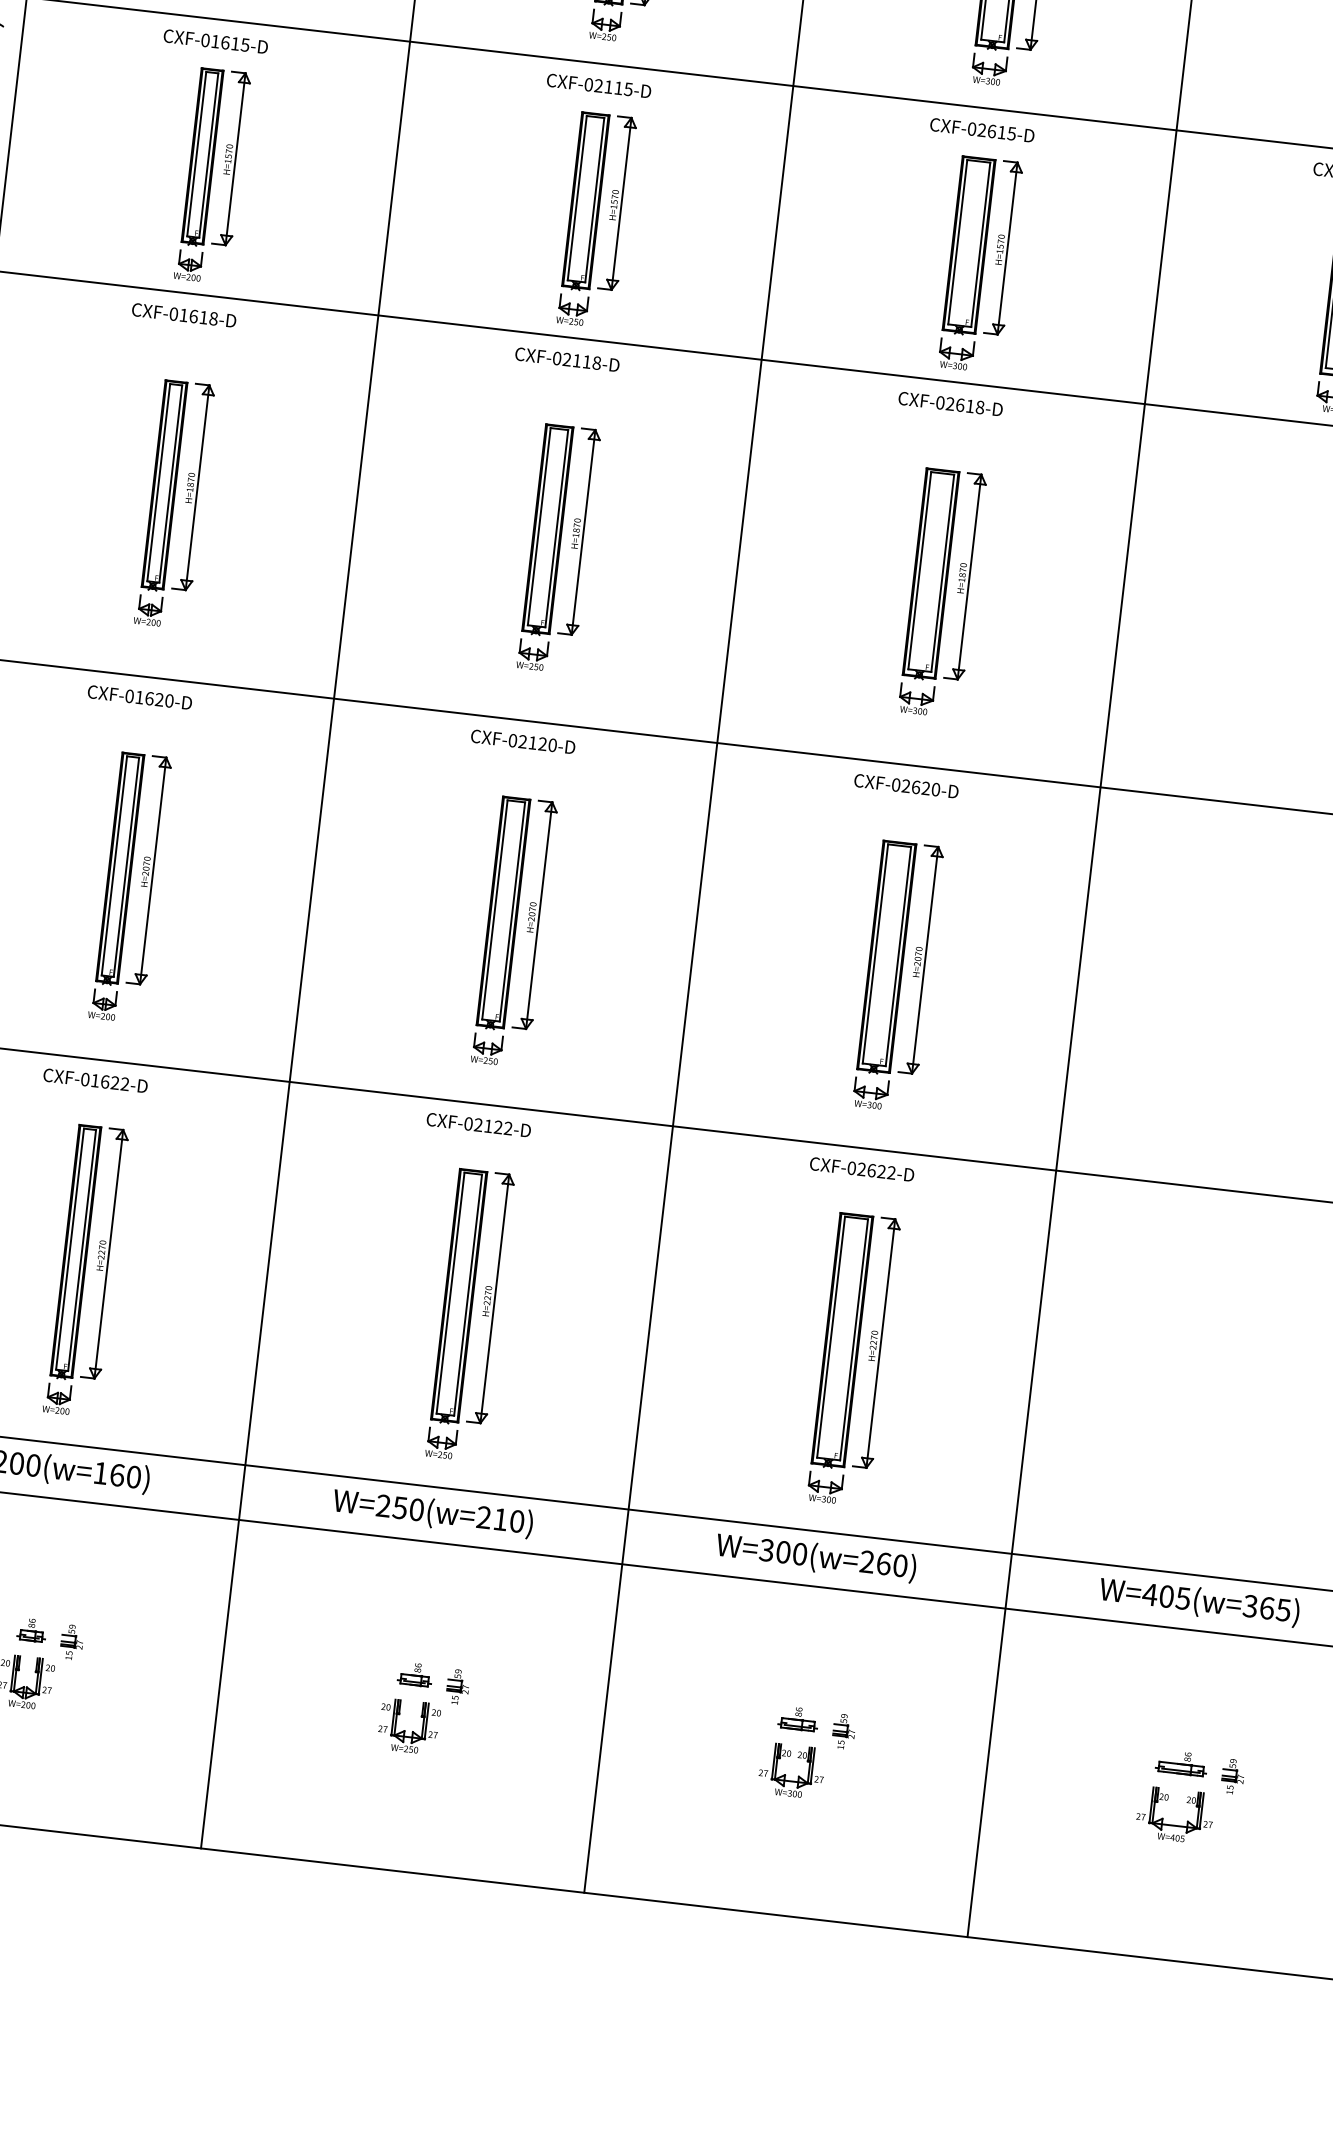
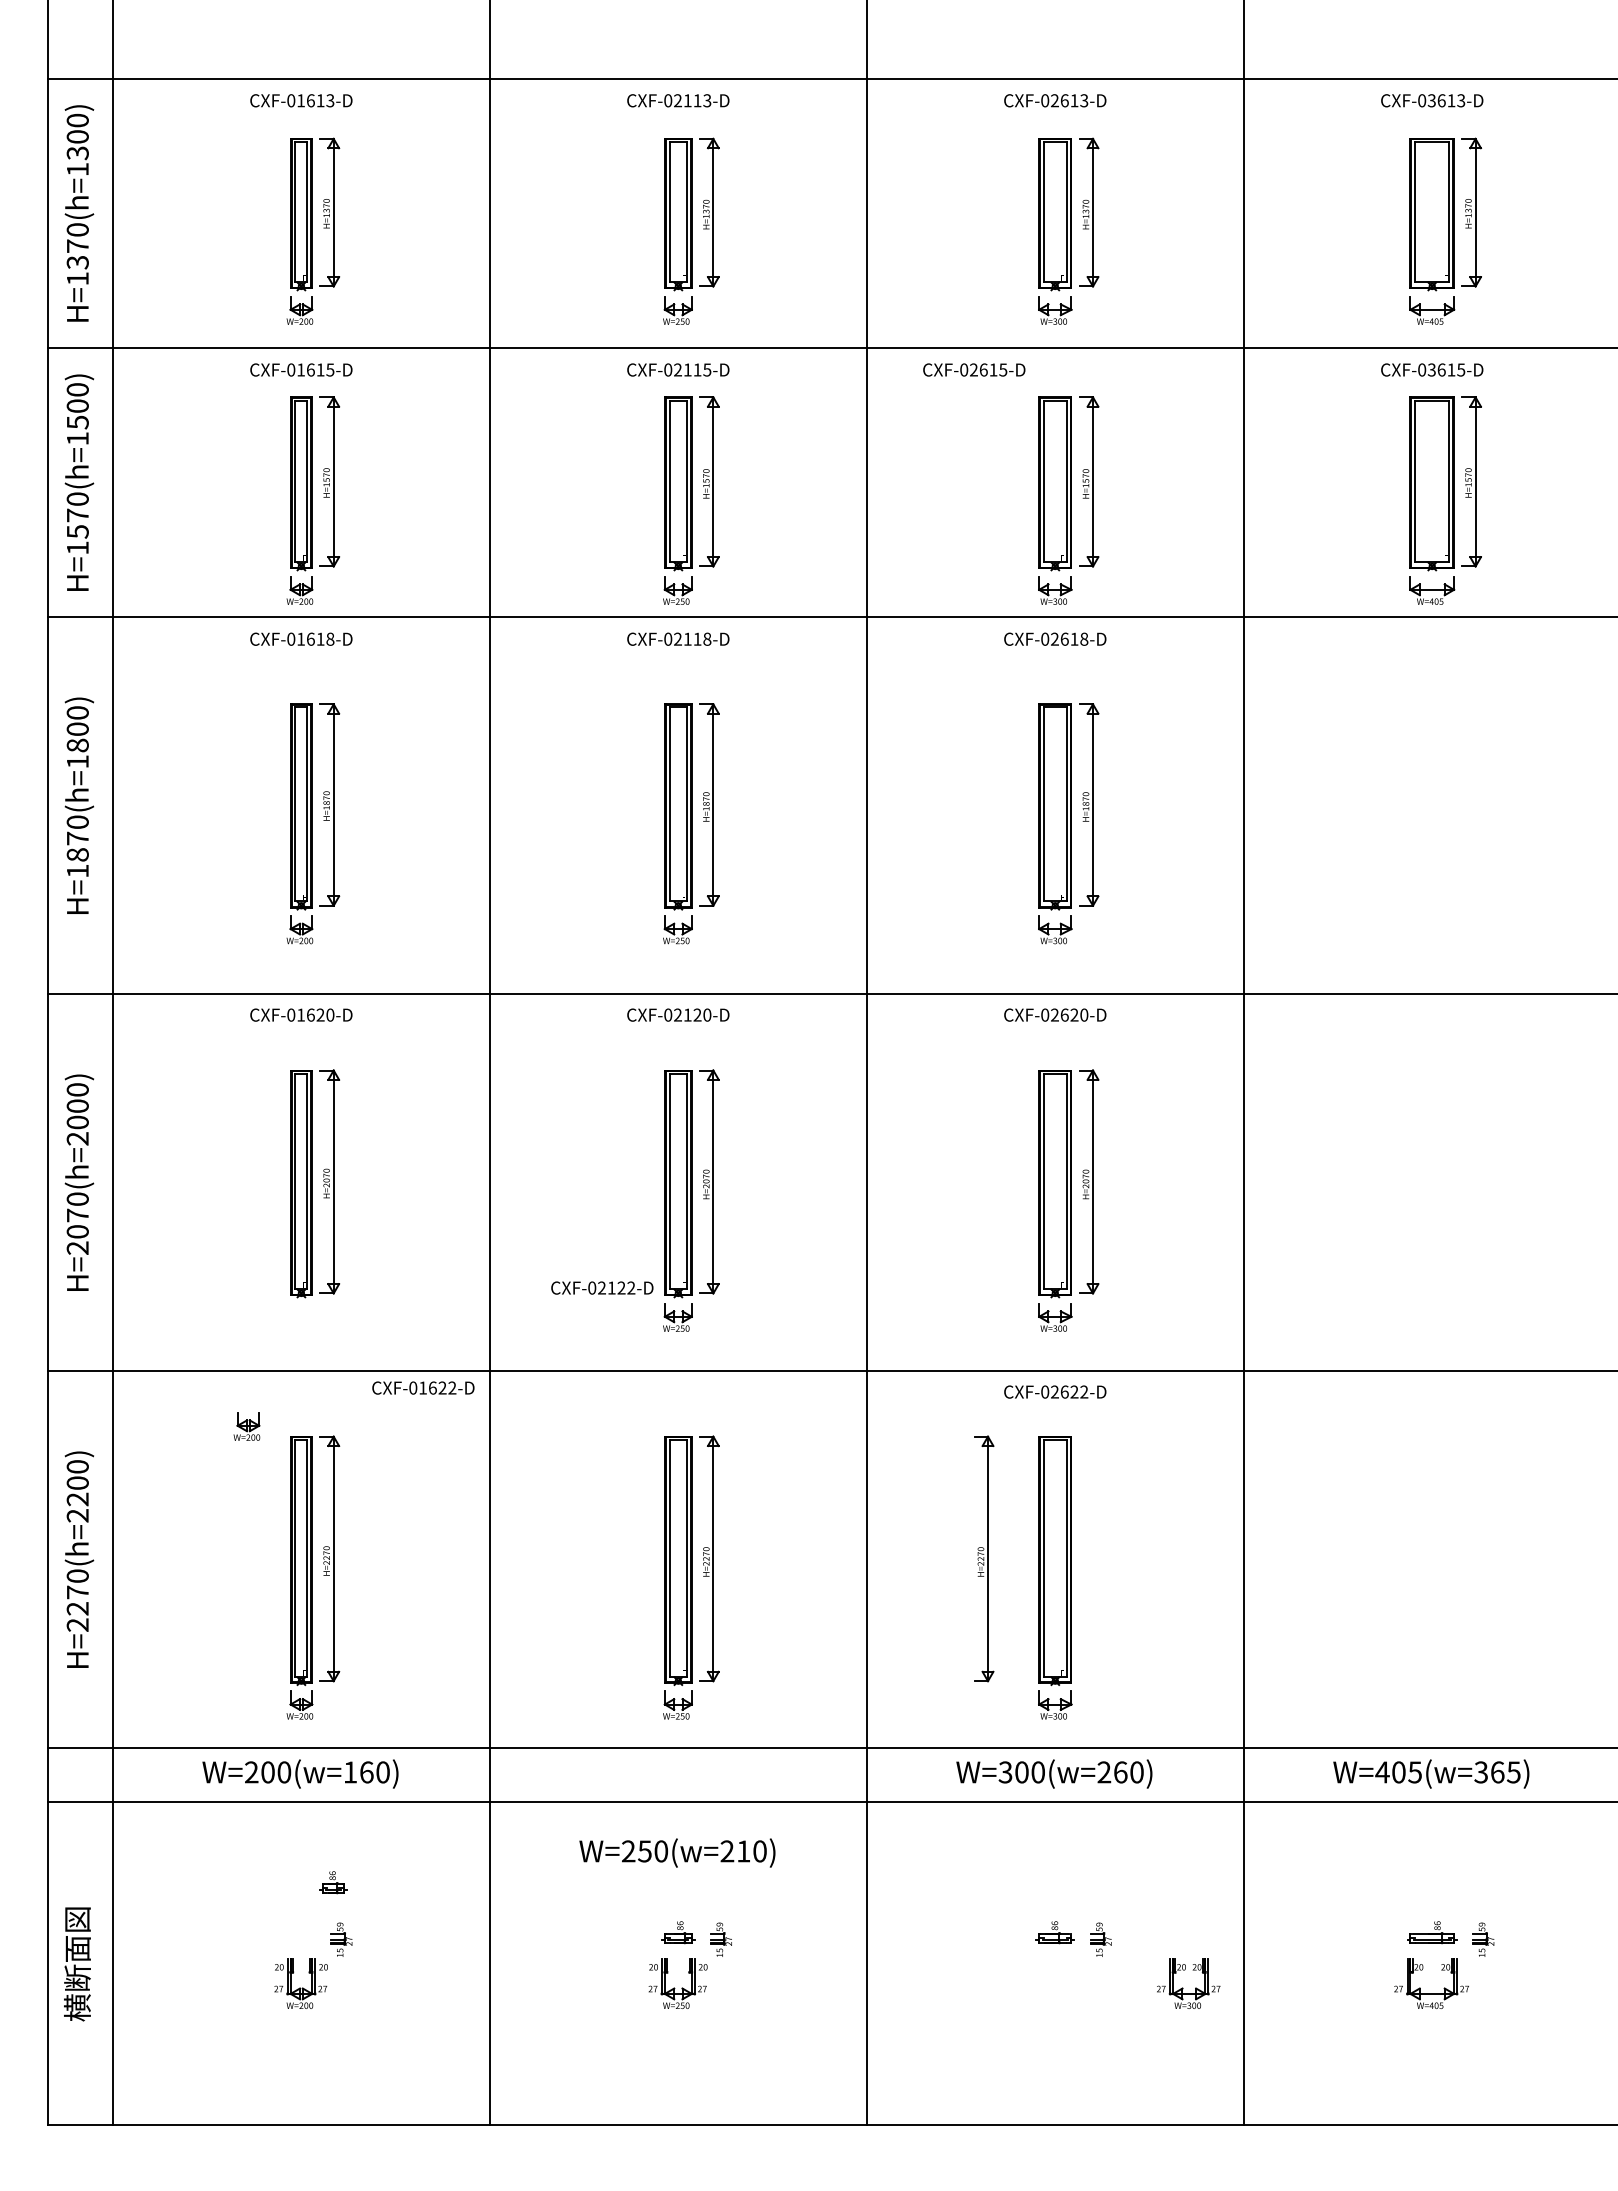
text: (982, 129) -> (974, 369), moved
part: (102, 1004) -> (246, 1426), moved
text: (95, 1080) -> (423, 1387), moved
text: (479, 1124) -> (602, 1287), moved
part: (877, 1342) -> (984, 1558), moved
text: (433, 1512) -> (677, 1852), moved
part: (32, 1630) -> (333, 1882), moved
part: (786, 1775) -> (1183, 1988), moved

